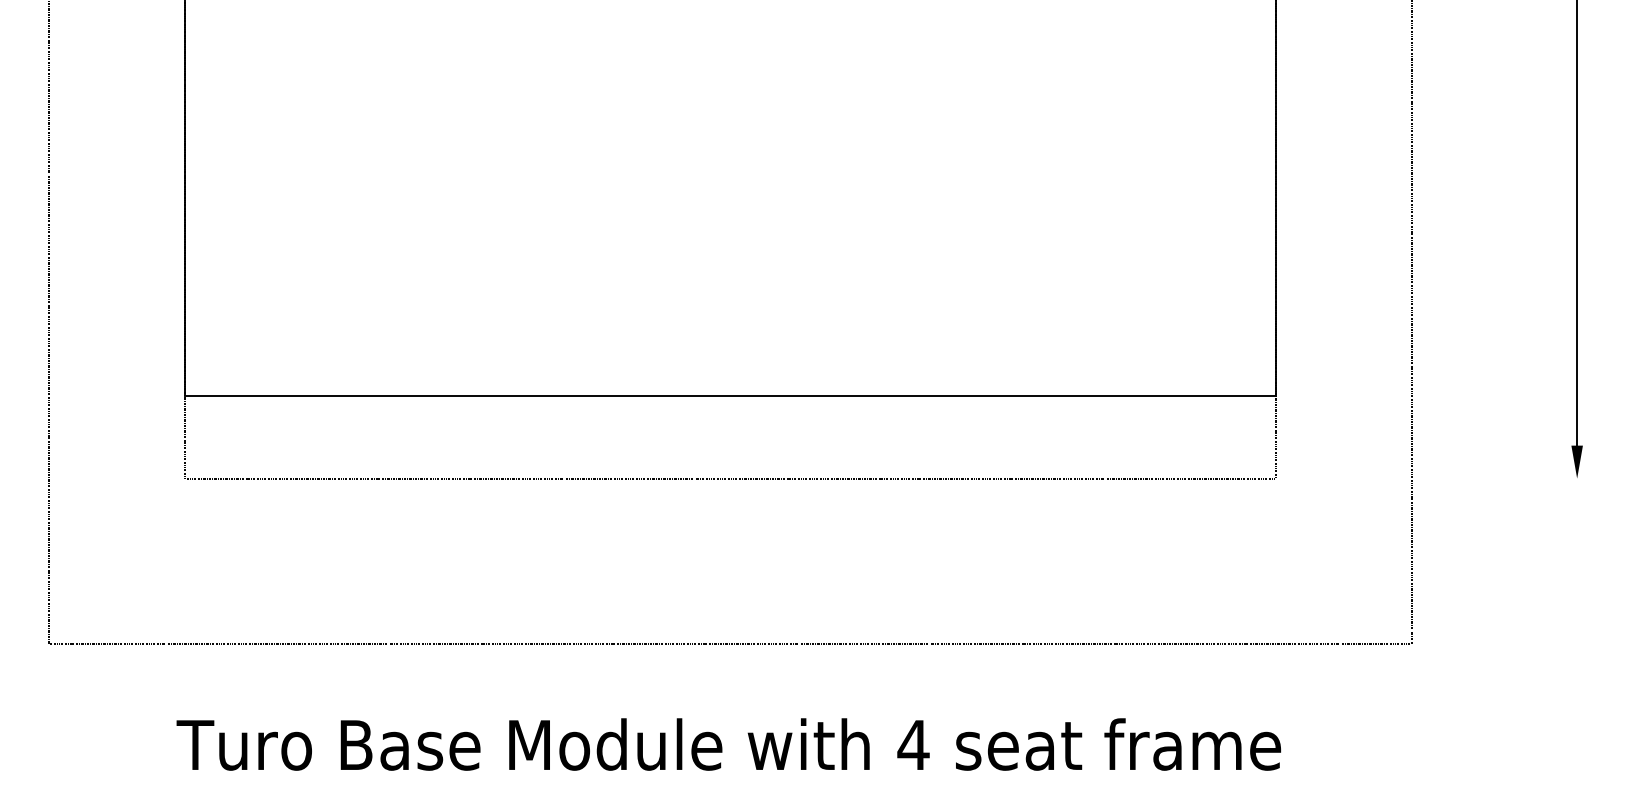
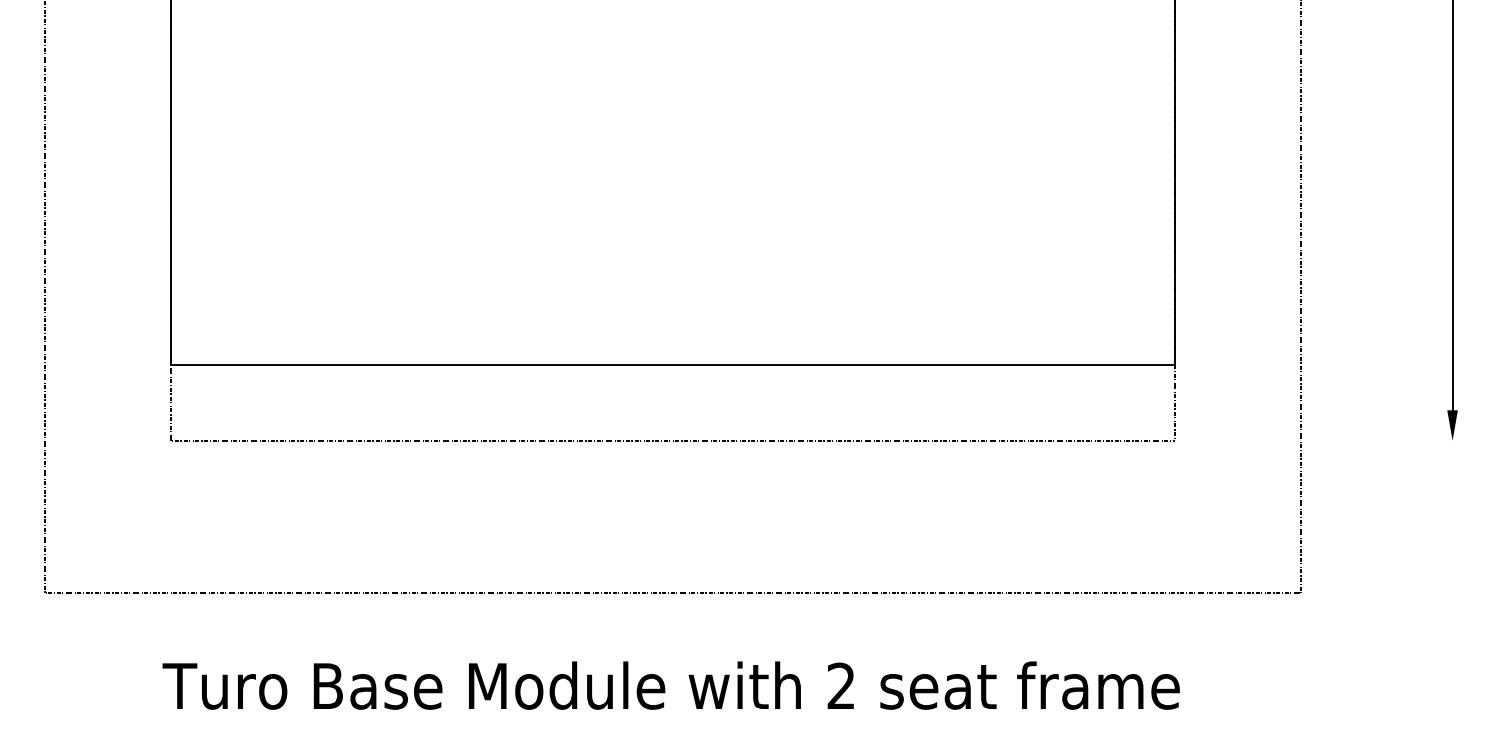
text: (913, 744) -> (841, 685), 4 -> 2

